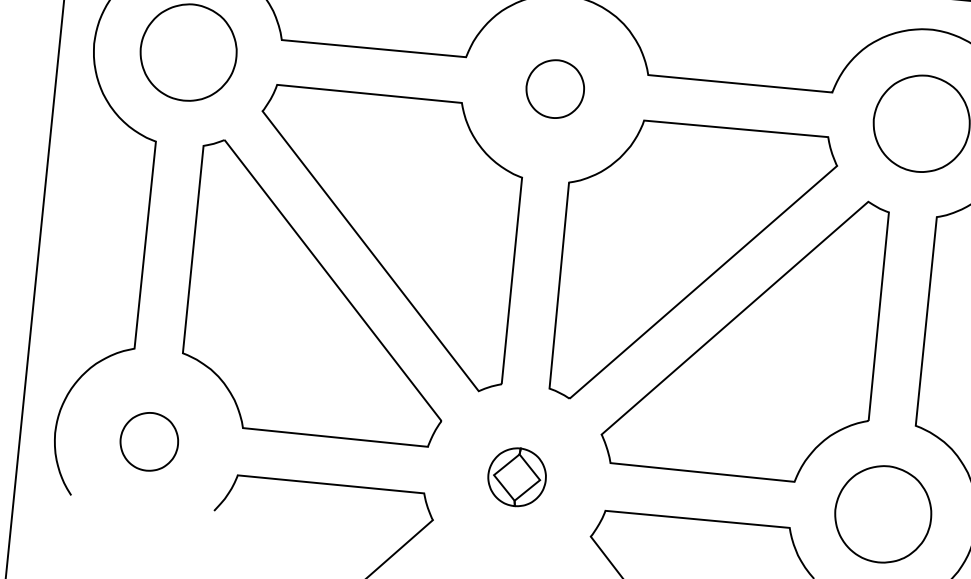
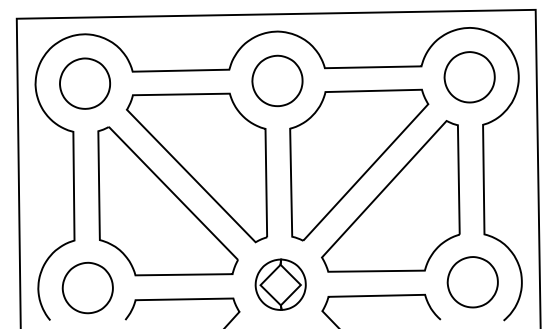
part: (555, 88) -> (277, 80), size x1.67
part: (149, 440) -> (87, 287), size x1.67
part: (516, 476) -> (280, 284), size x1.67

